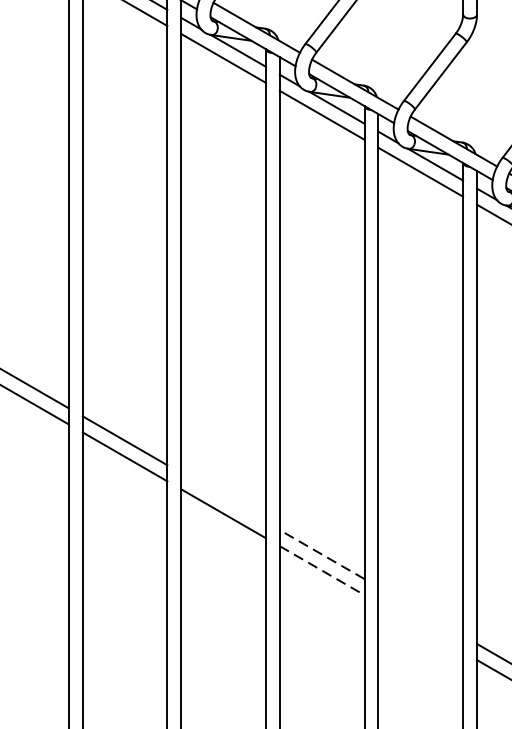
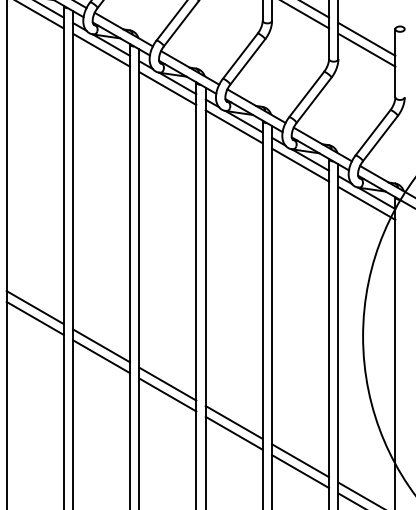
line: (223, 496) -> (167, 383), added
line: (322, 554) -> (234, 422), dashed -> solid
line: (322, 571) -> (234, 433), dashed -> solid
line: (420, 611) -> (300, 460), added
line: (420, 627) -> (300, 471), added

